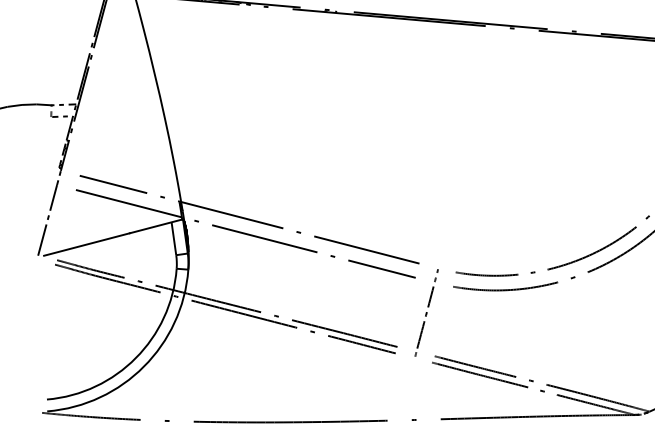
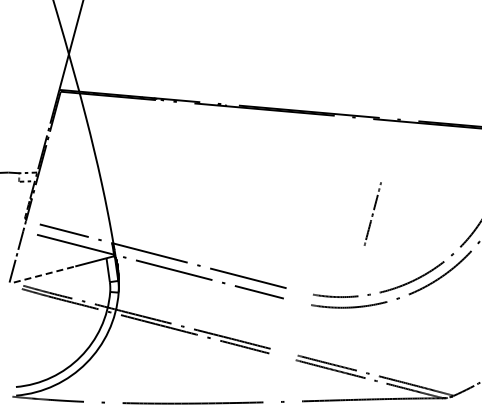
line: (87, 244) -> (45, 274), solid -> dashed
part: (426, 312) -> (372, 213), moved

